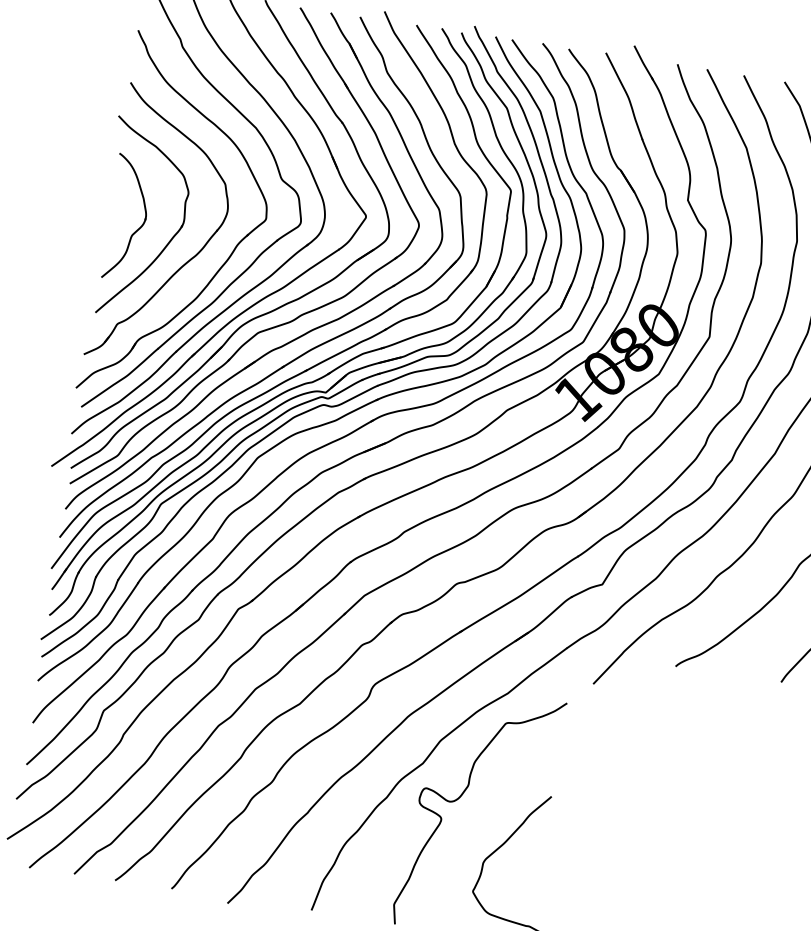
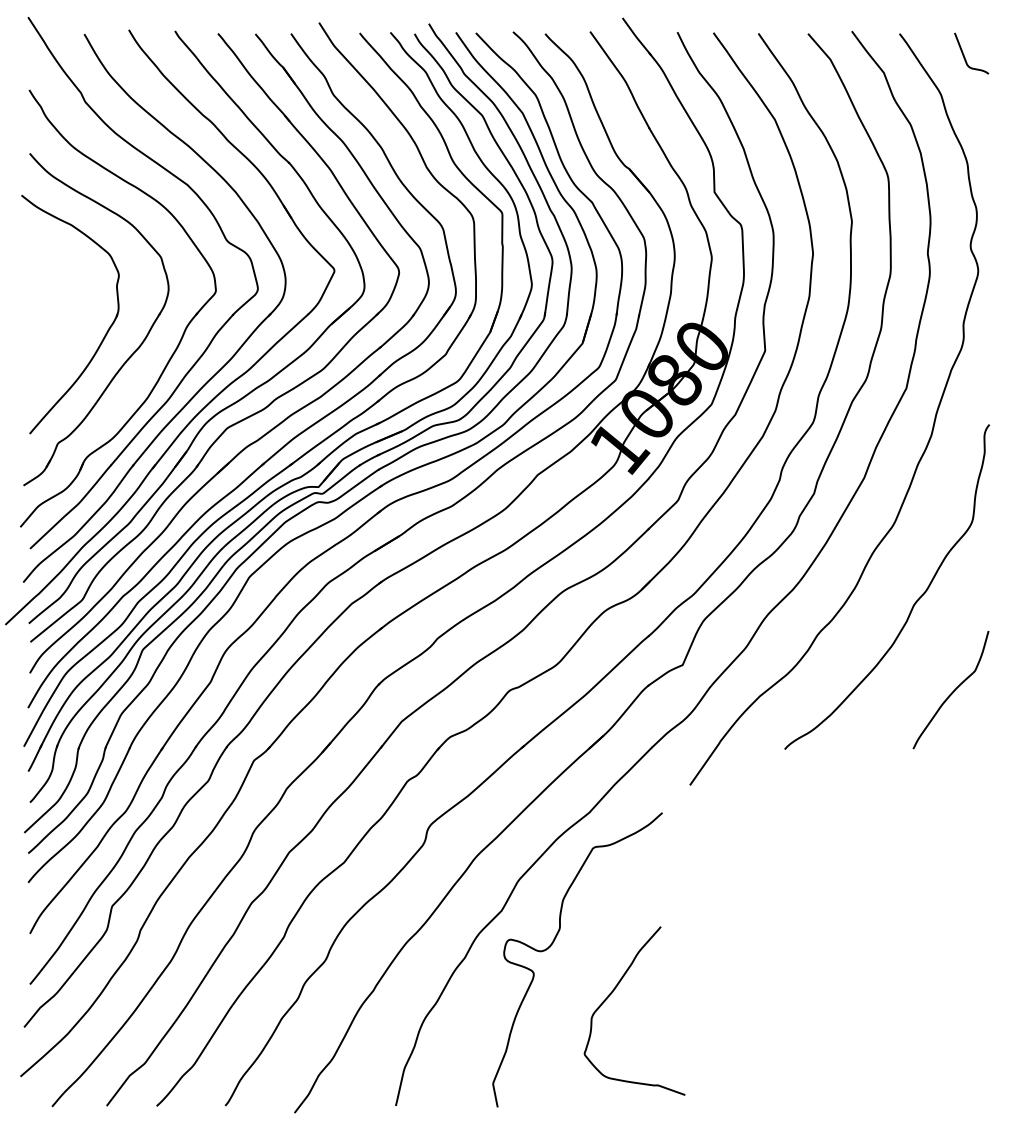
part: (138, 228) -> (65, 325), removed

